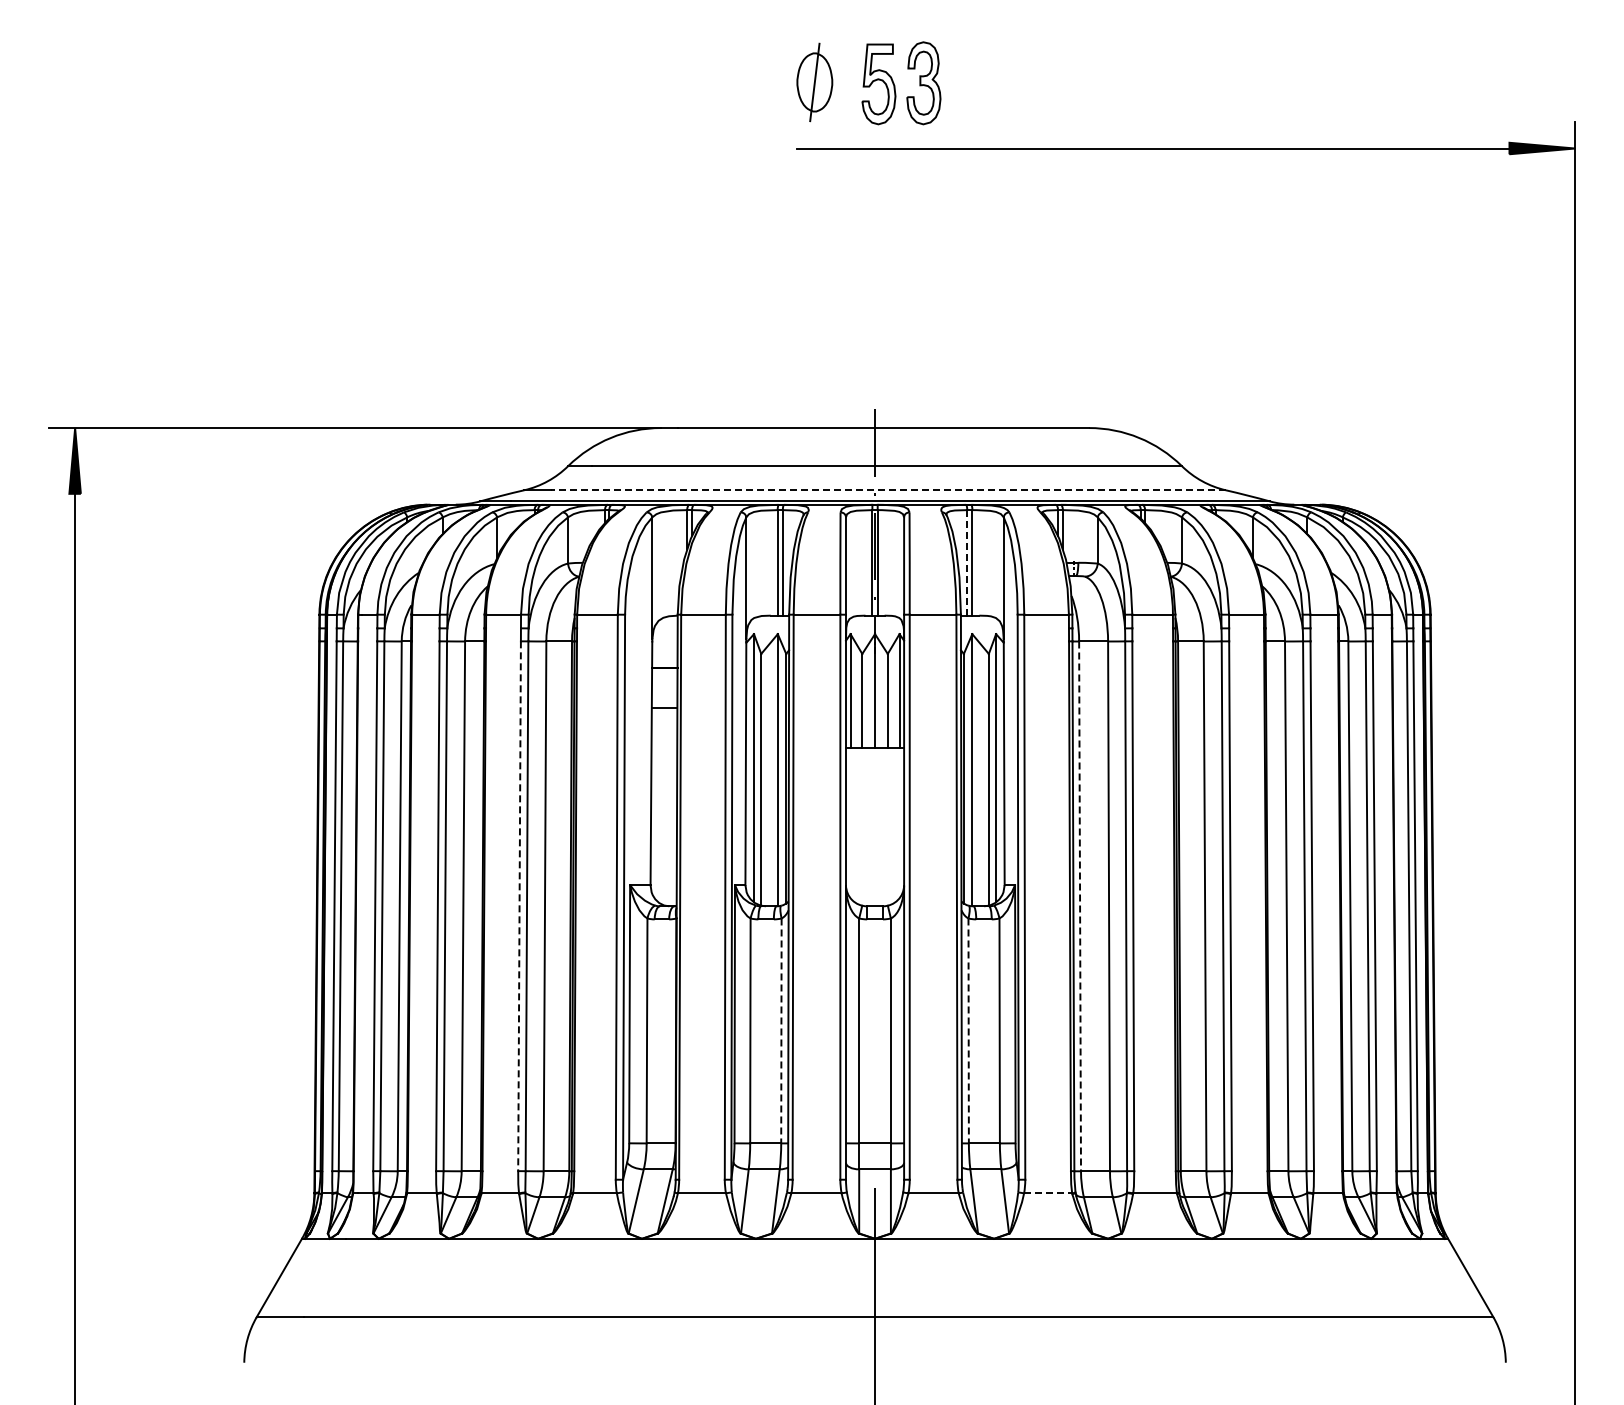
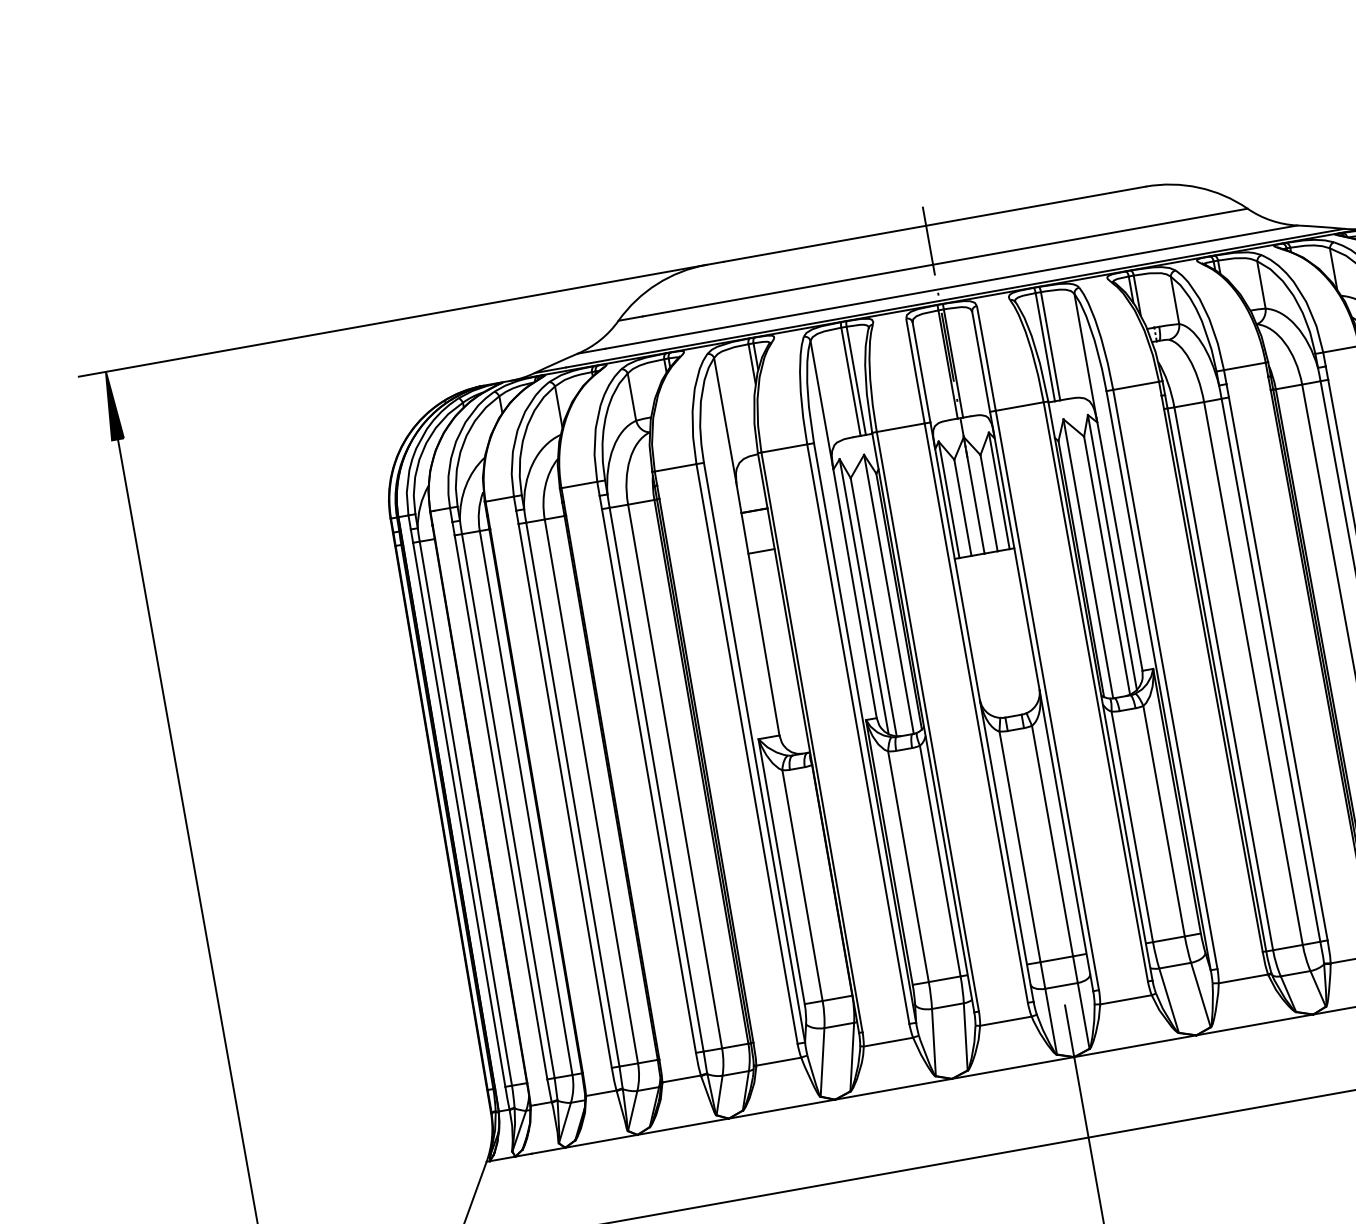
line: (888, 490) -> (951, 287), dashed -> solid
line: (967, 562) -> (1045, 346), dashed -> solid
line: (519, 906) -> (648, 781), dashed -> solid
line: (1080, 906) -> (1224, 678), dashed -> solid
line: (781, 1031) -> (940, 861), dashed -> solid
line: (968, 1031) -> (1132, 827), dashed -> solid
line: (1048, 1193) -> (1243, 978), dashed -> solid

